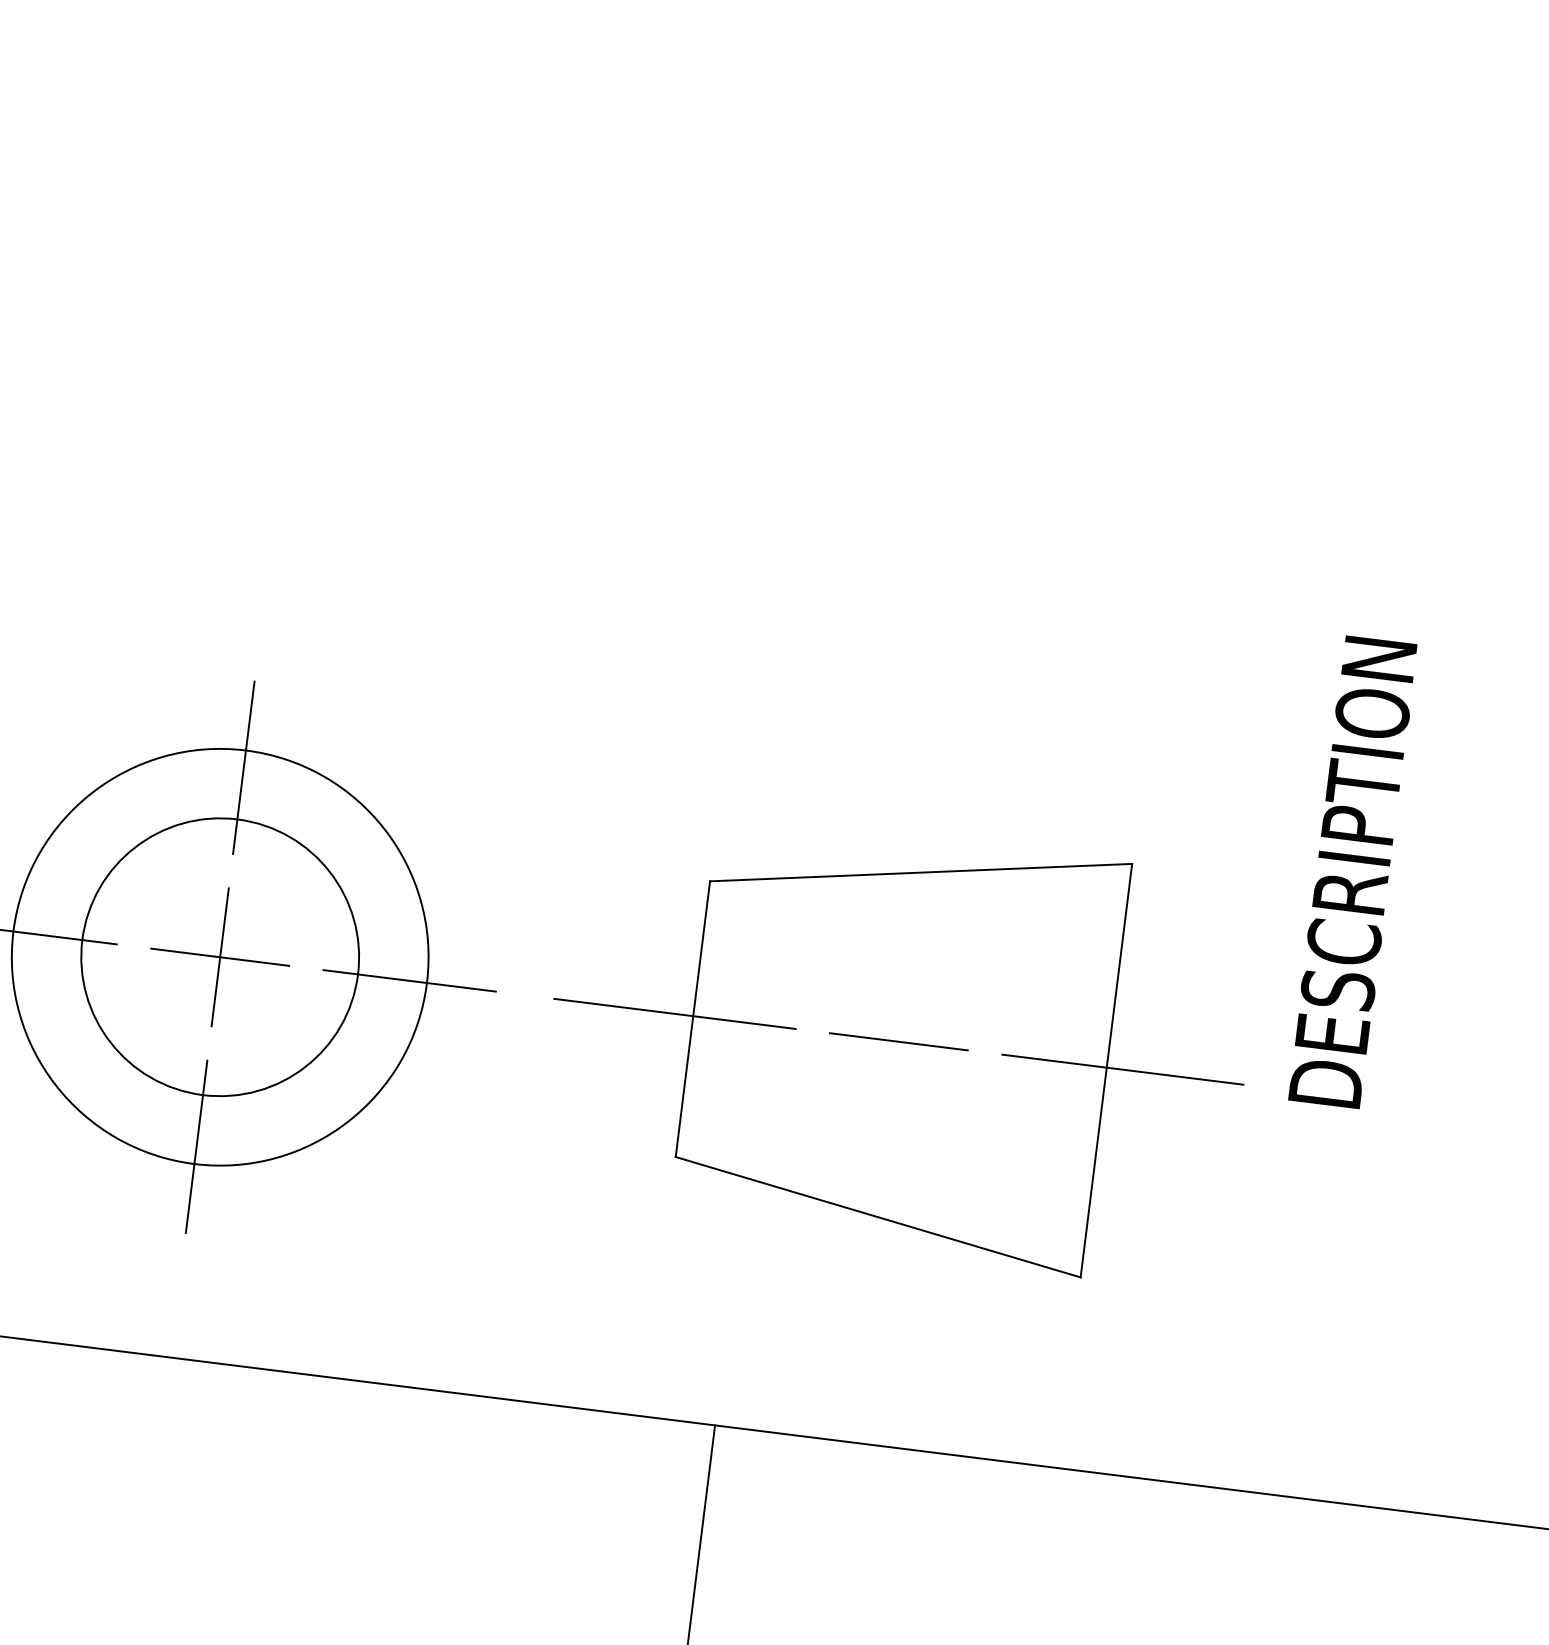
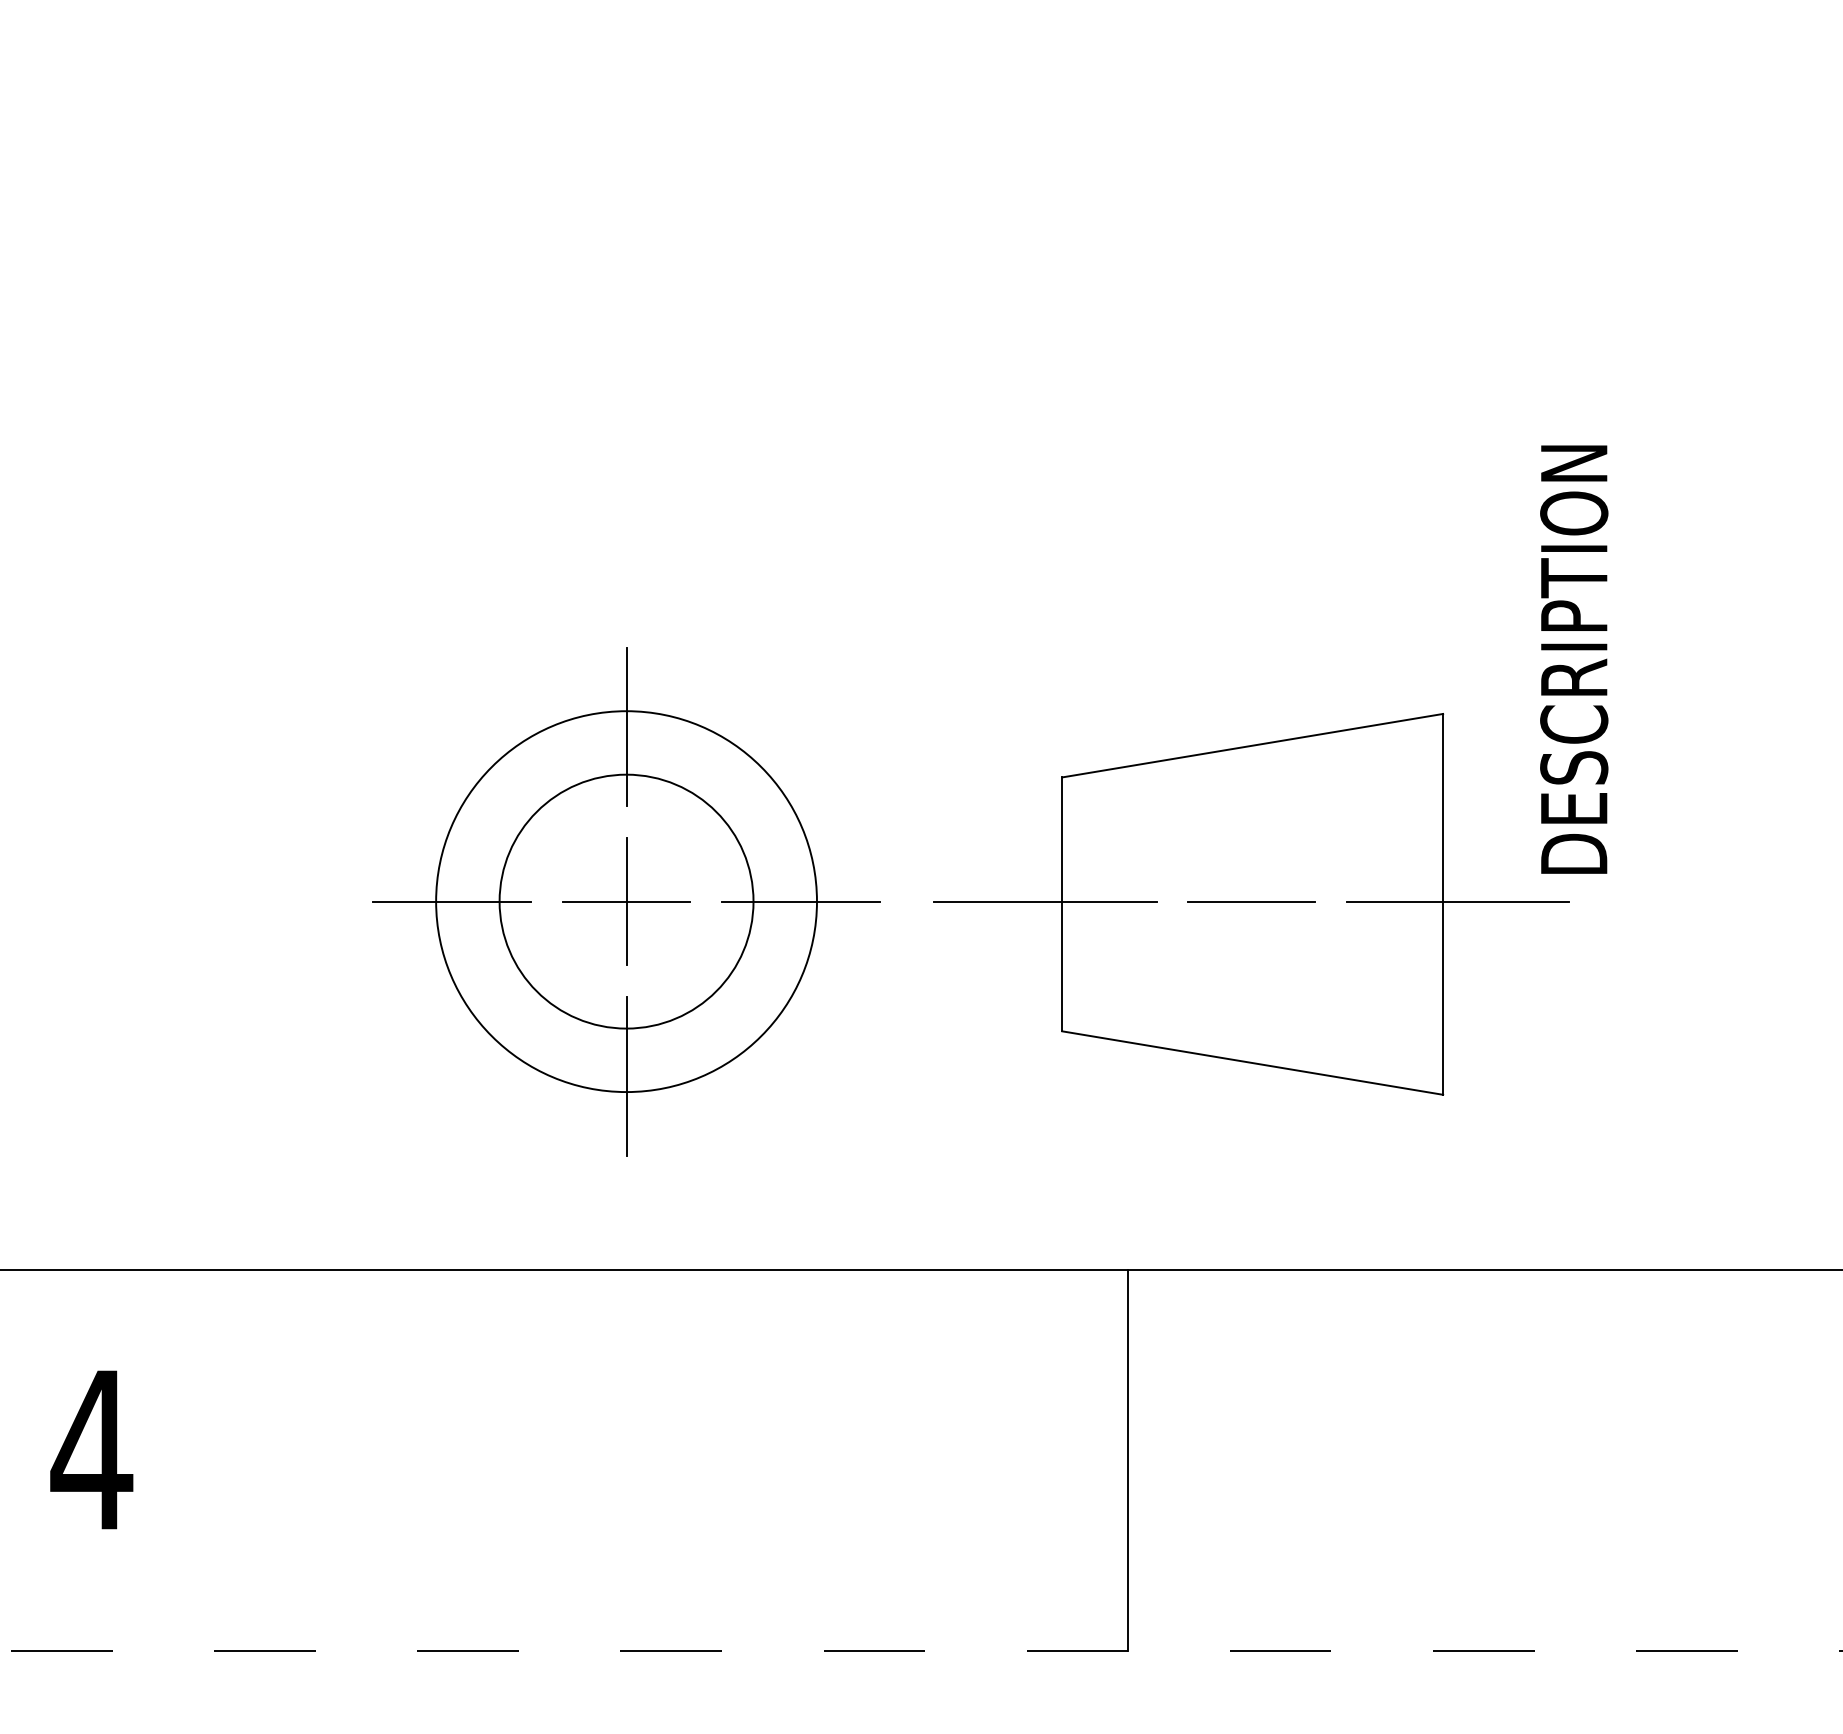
text: (1353, 872) -> (1574, 659), moved

